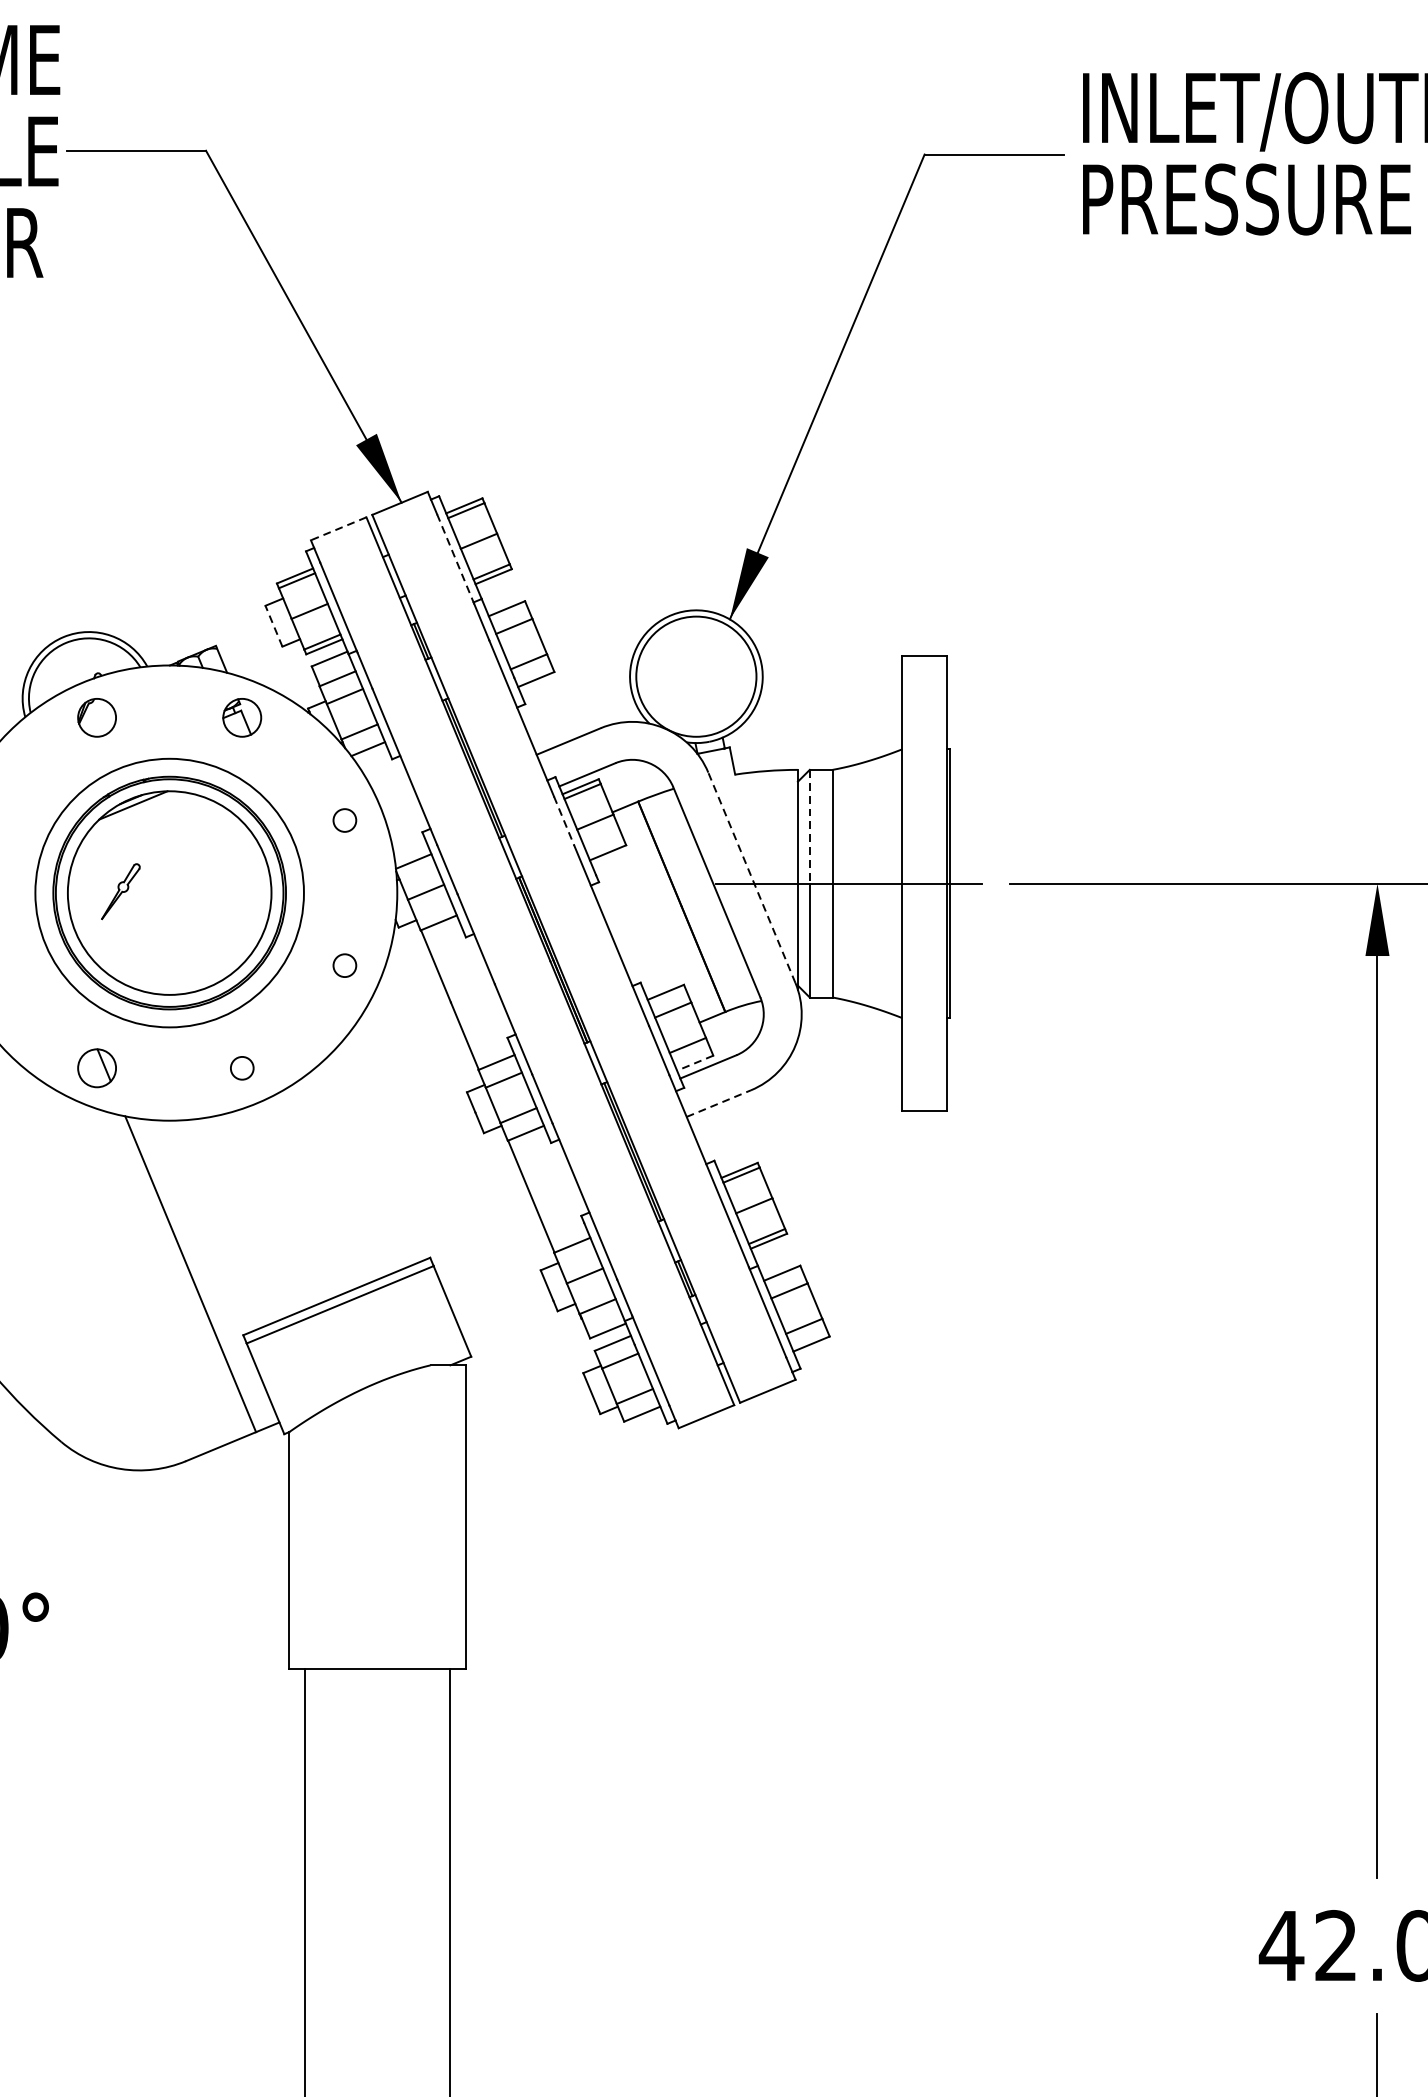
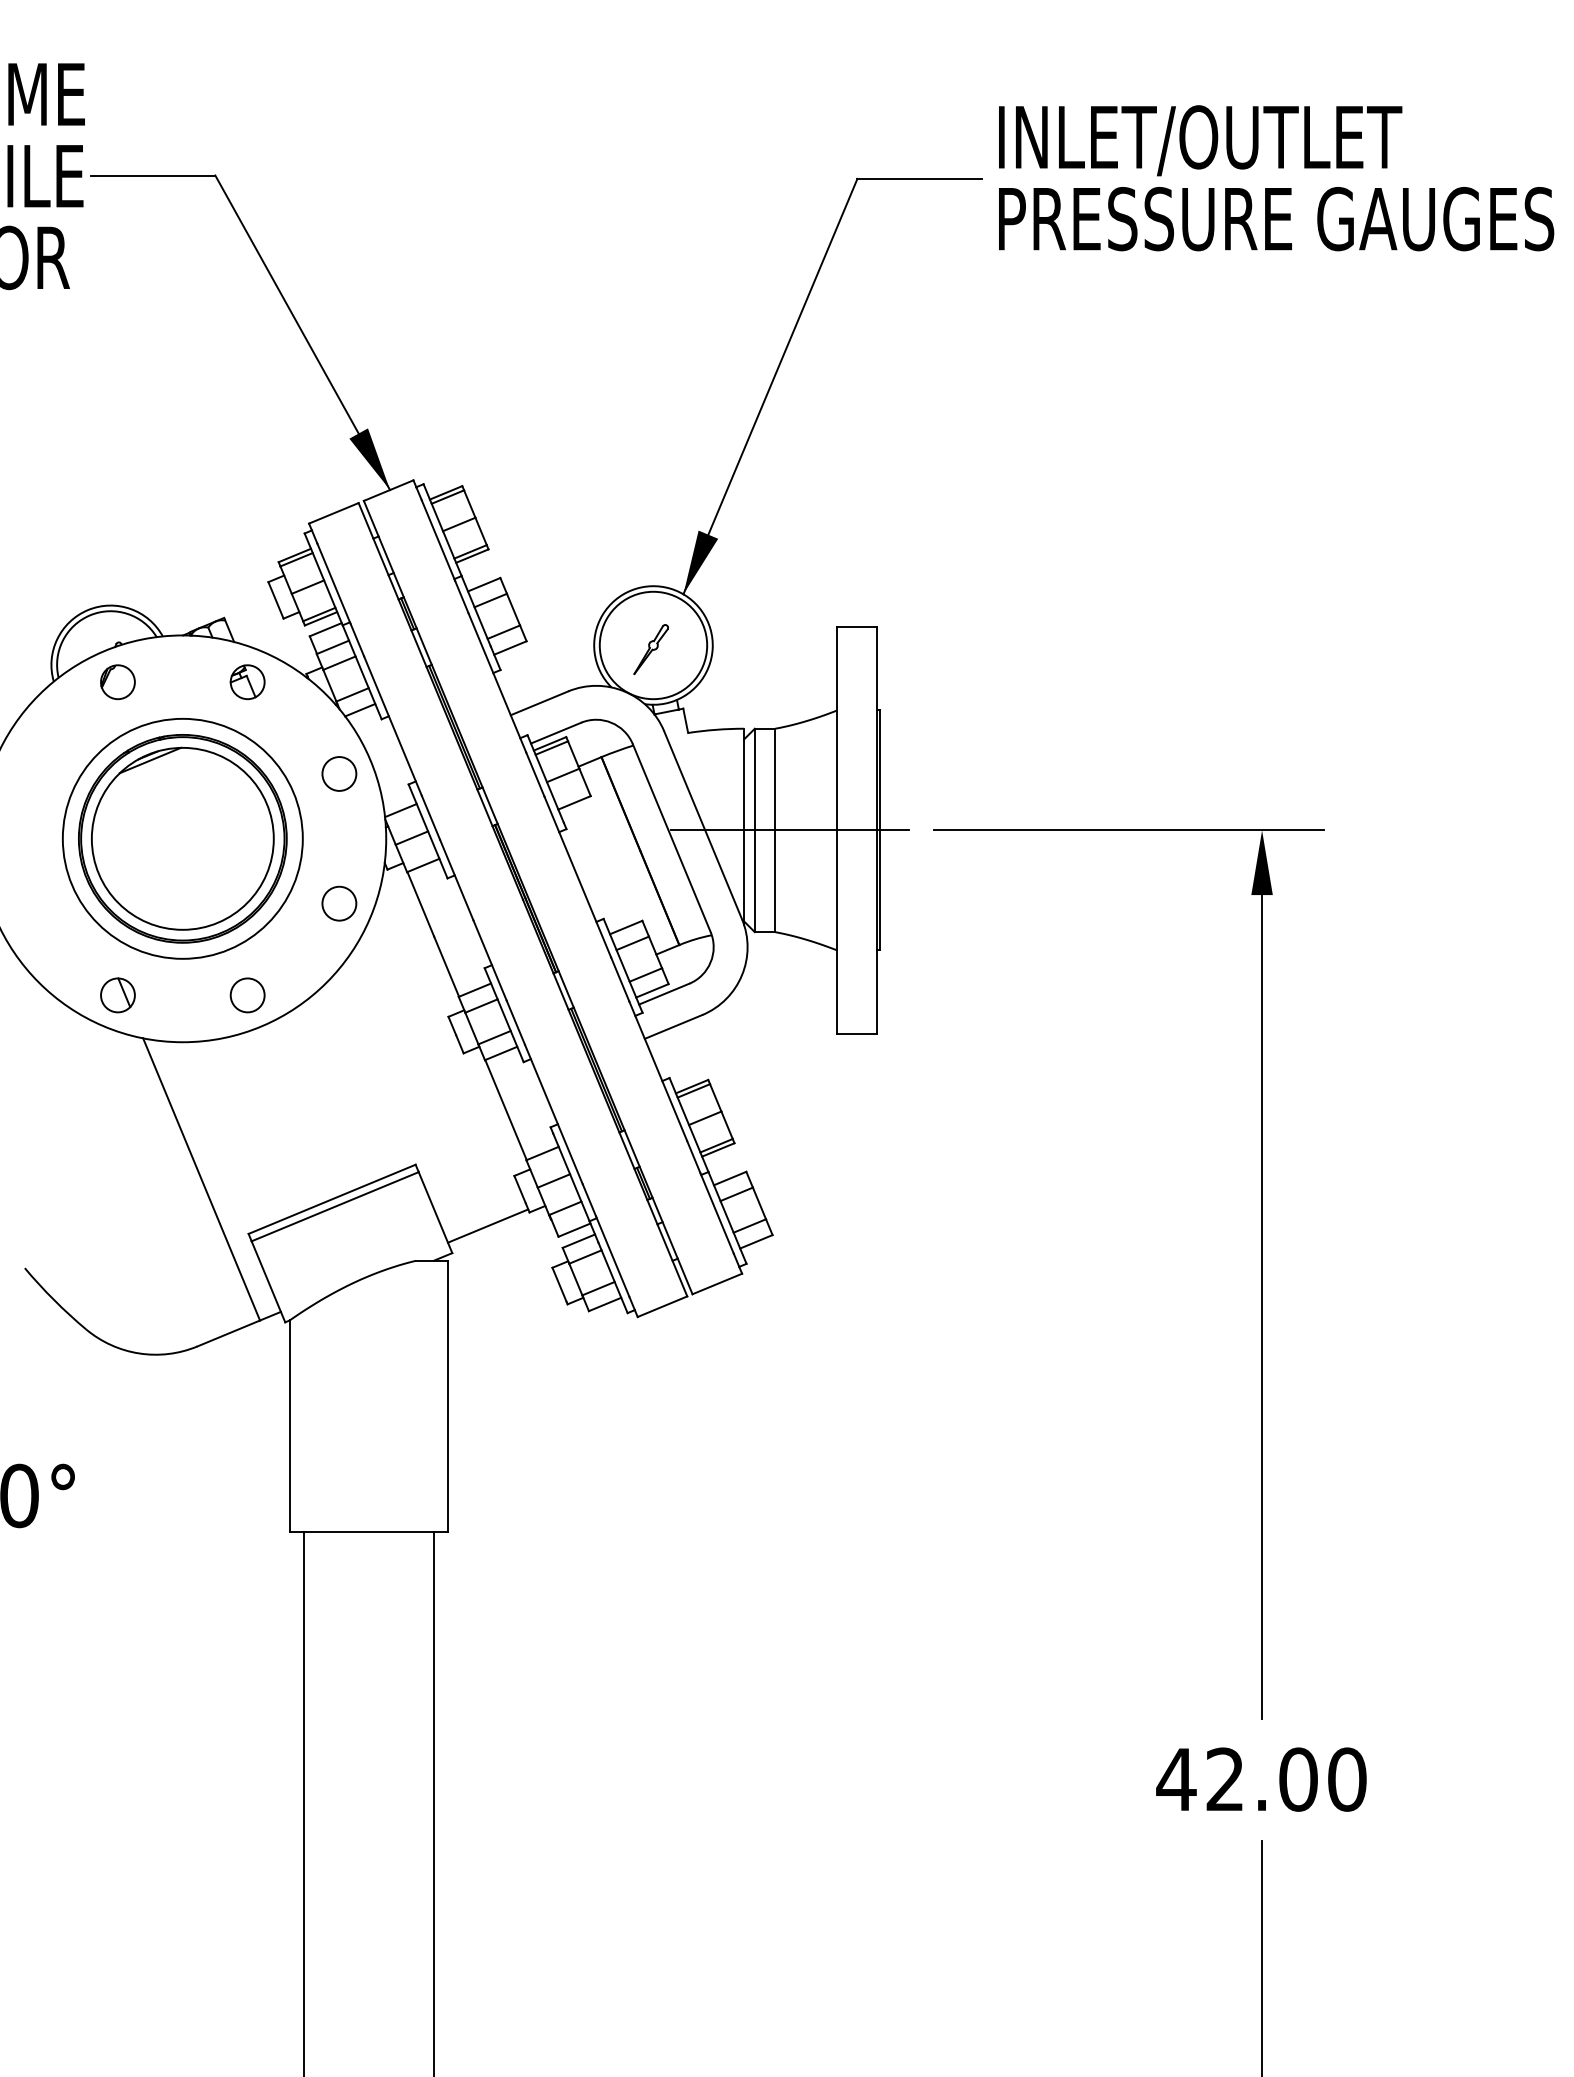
line: (338, 529) -> (333, 513), dashed -> solid
line: (455, 559) -> (438, 540), dashed -> solid
line: (274, 626) -> (276, 600), dashed -> solid
circle: (345, 819) -> (339, 773), size x1.67
line: (564, 821) -> (535, 774), dashed -> solid
line: (809, 826) -> (754, 779), dashed -> solid
line: (752, 878) -> (703, 825), dashed -> solid
part: (120, 891) -> (650, 649), moved
circle: (345, 965) -> (339, 903), size x1.67
line: (695, 1062) -> (652, 990), dashed -> solid
circle: (242, 1068) -> (247, 995), size x1.67
line: (718, 1103) -> (673, 1026), dashed -> solid
line: (510, 1325) -> (487, 1225), added

